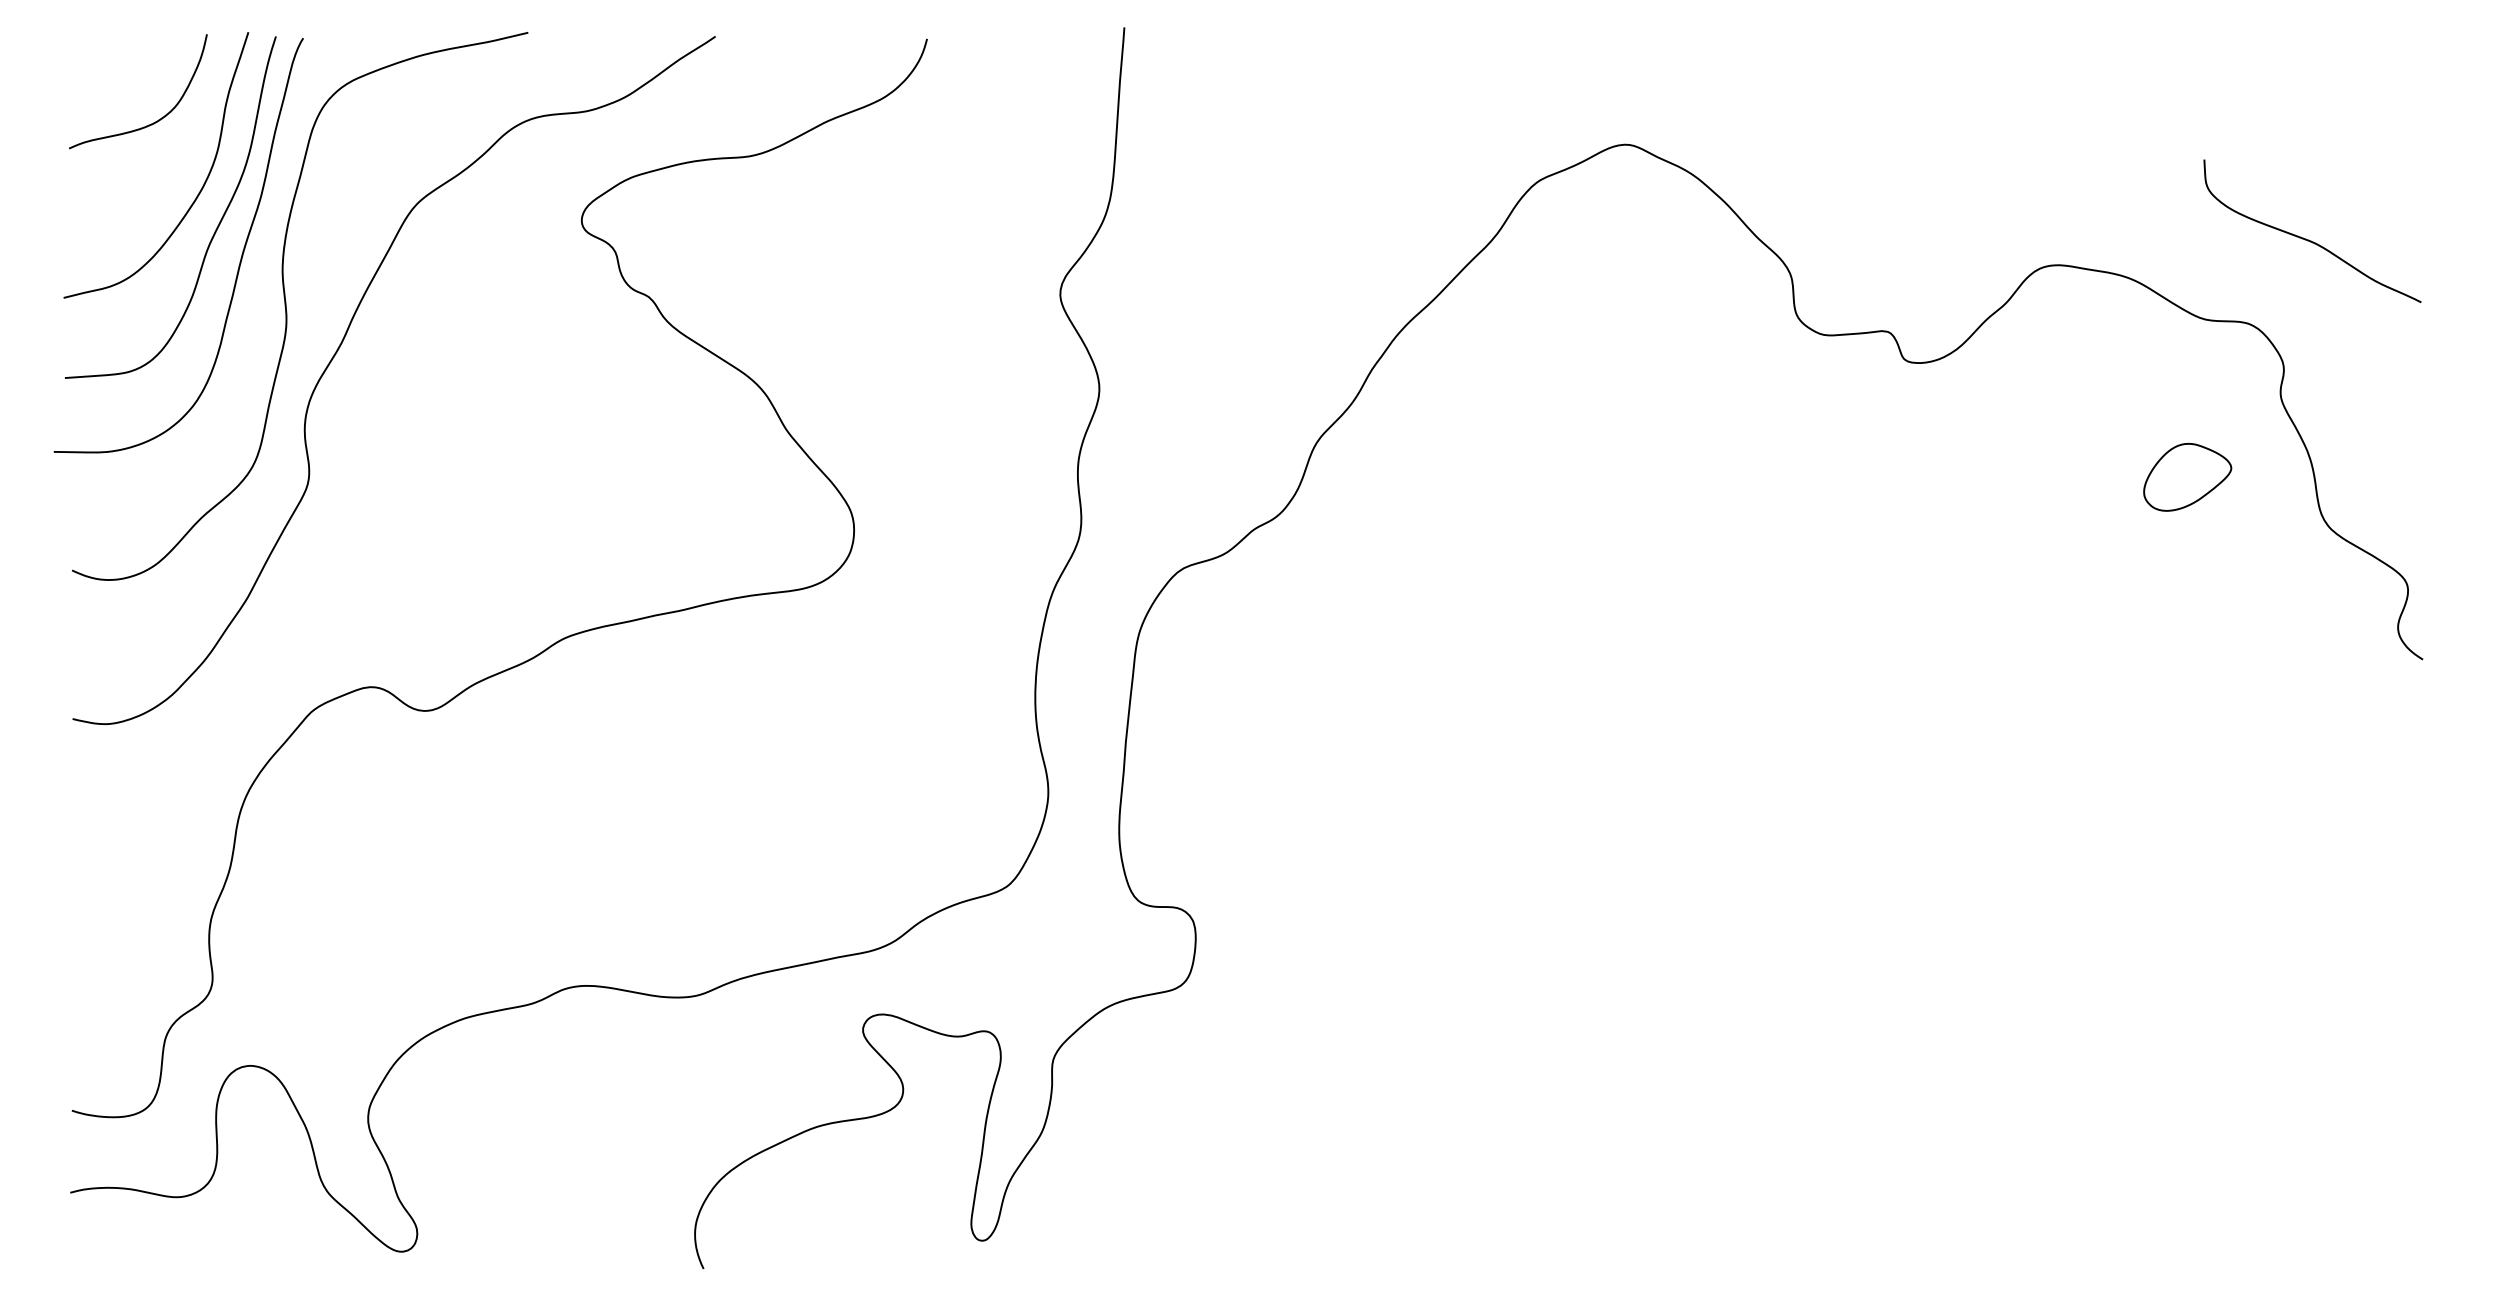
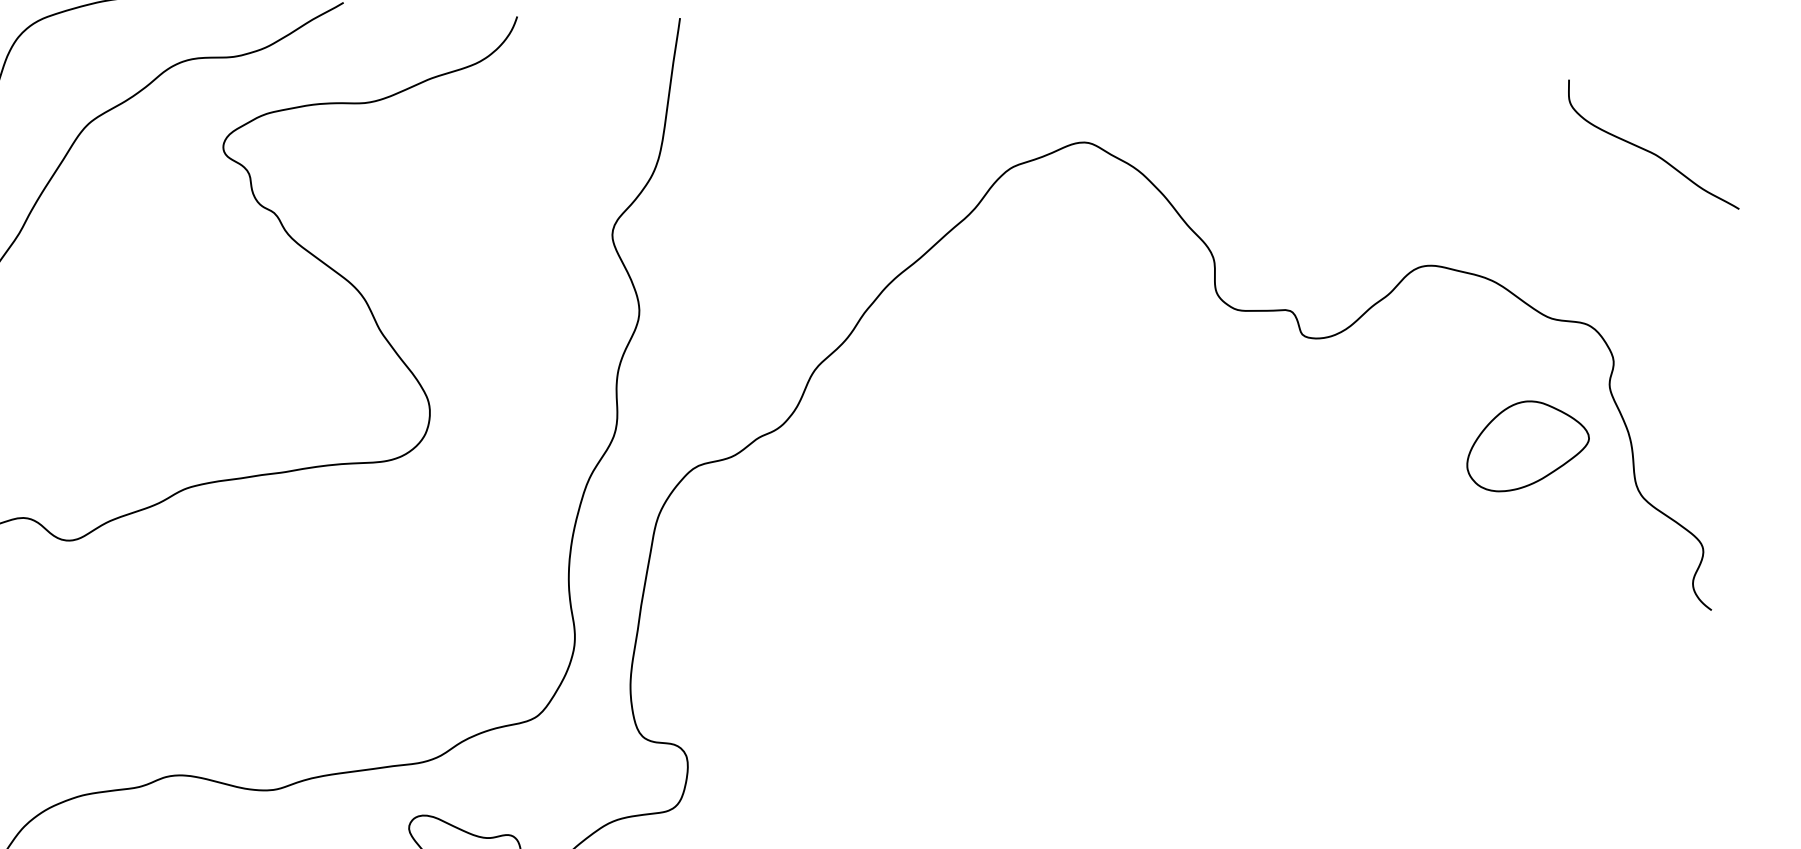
curve: (2308, 239) -> (1650, 151), moved
part: (2187, 477) -> (1528, 447), size x1.67

